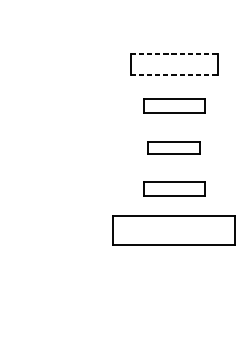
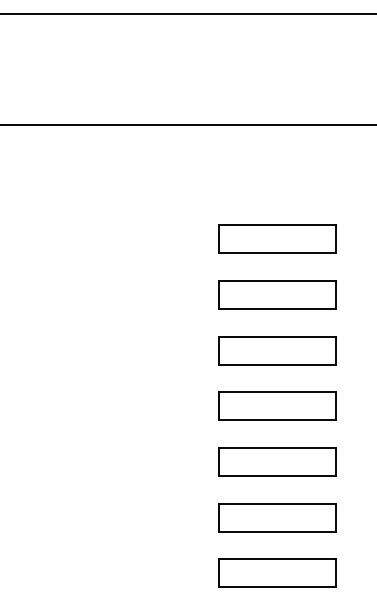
line: (174, 54) -> (278, 225), dashed -> solid
line: (173, 75) -> (277, 253), dashed -> solid
part: (173, 105) -> (277, 294), size x1.43
part: (173, 147) -> (277, 350), size x1.67
part: (173, 188) -> (277, 405), size x1.43
part: (173, 230) -> (277, 461), size x0.71
part: (173, 272) -> (277, 517), added
part: (173, 313) -> (277, 572), added

